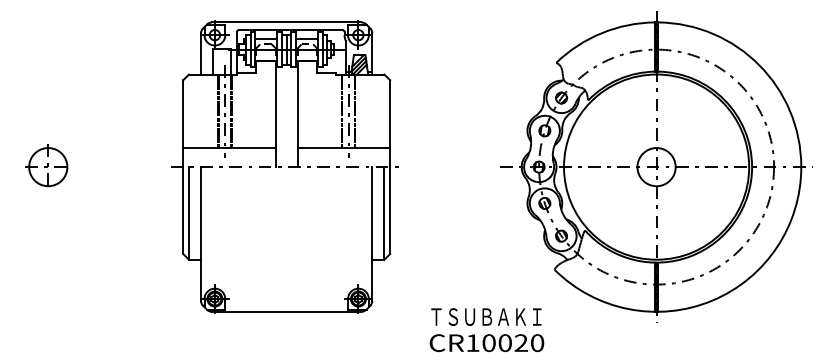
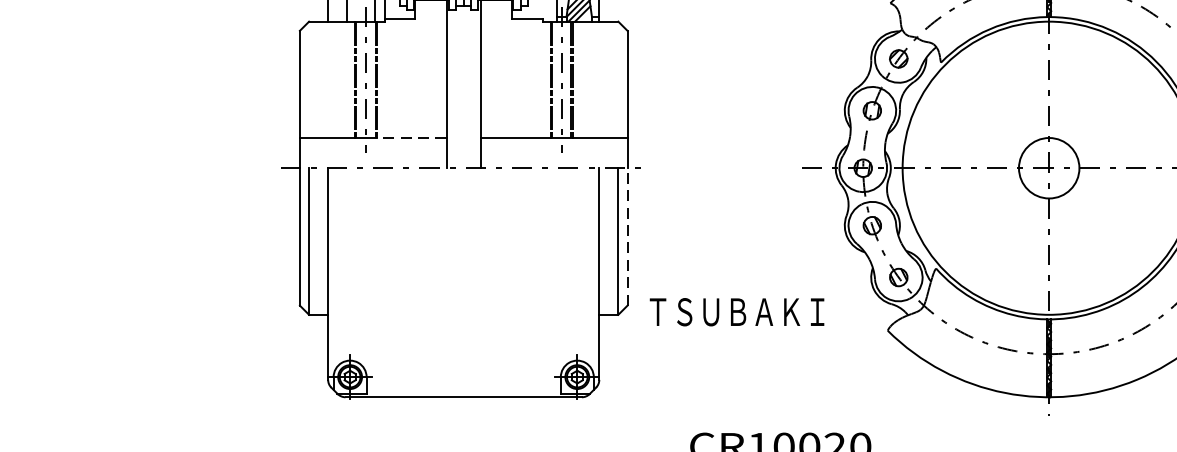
line: (253, 148) -> (411, 138), solid -> dashed
part: (46, 165) -> (83, 165), removed
line: (390, 210) -> (628, 236), solid -> dashed
text: (486, 316) -> (737, 311), moved

